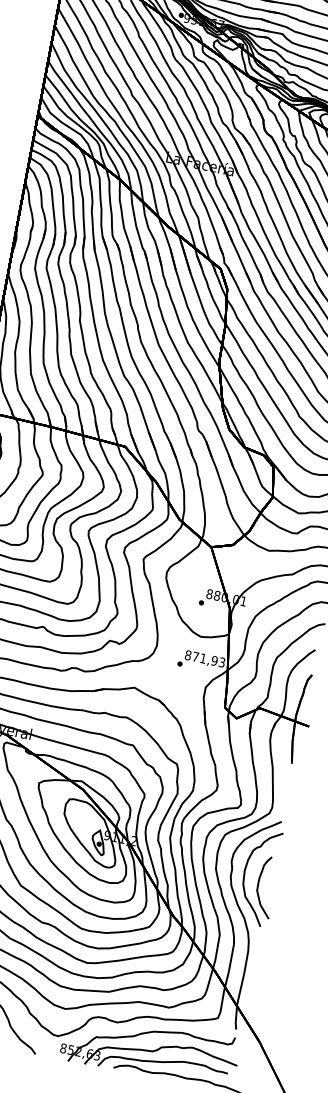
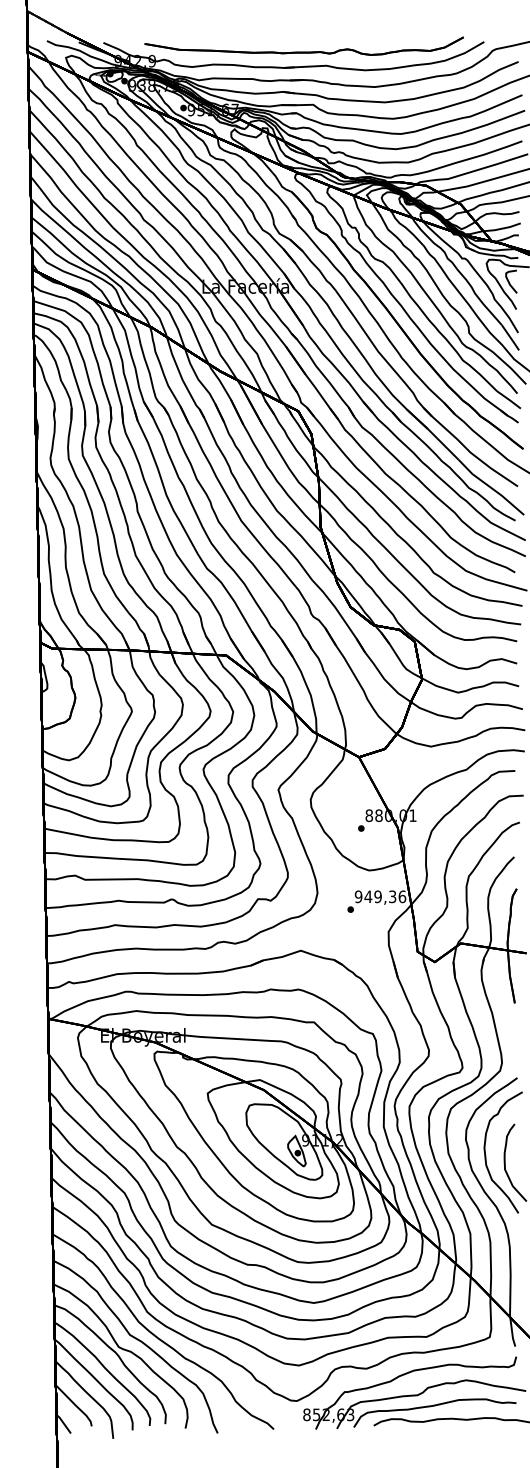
text: (205, 658) -> (380, 896), 871,93 -> 949,36

